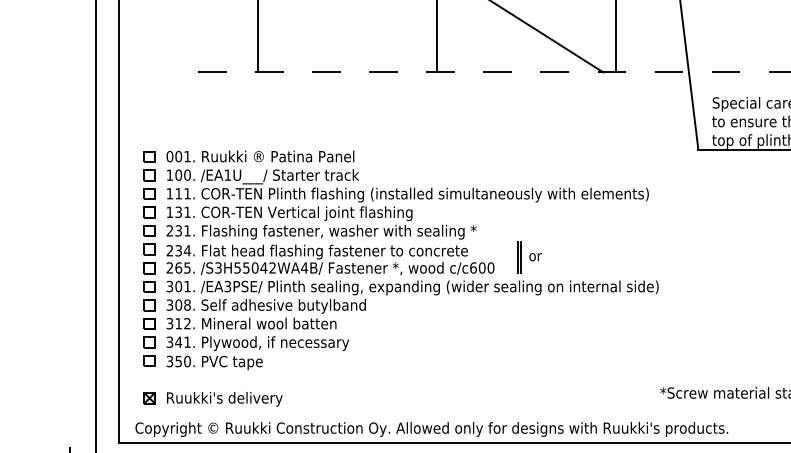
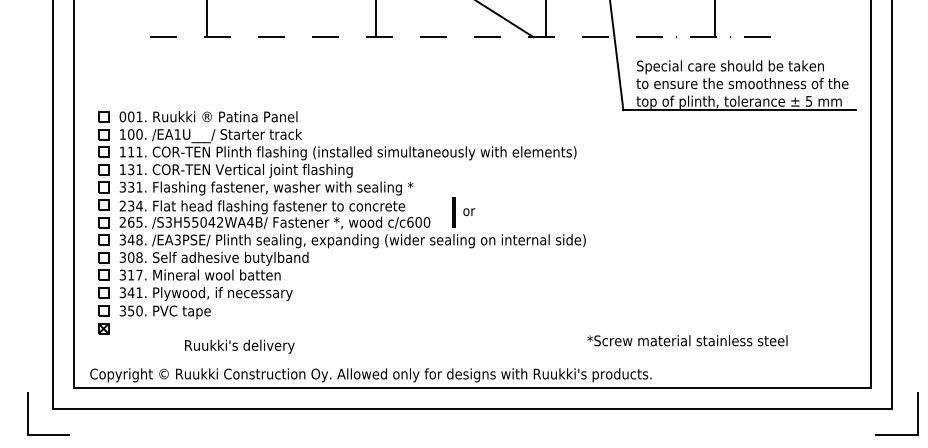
text: (169, 231) -> (122, 187), 231. -> 331.
text: (182, 286) -> (134, 239), 301. -> 348.
text: (187, 323) -> (139, 274), 312. -> 317.
part: (149, 397) -> (103, 328), moved
text: (224, 399) -> (239, 346), moved

